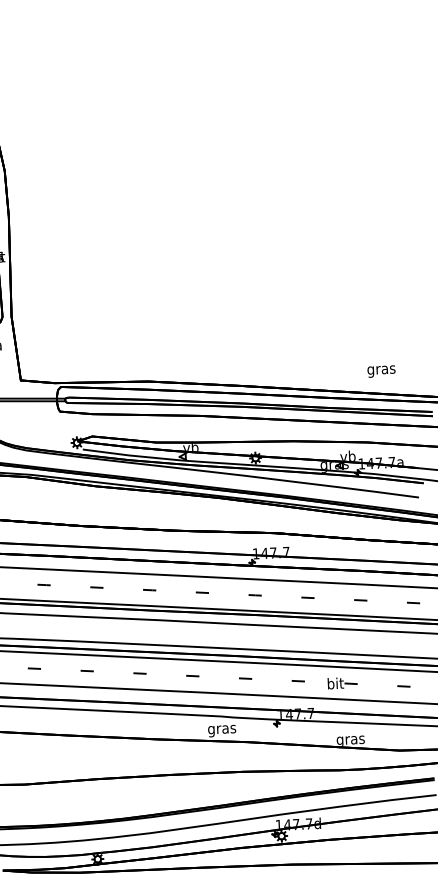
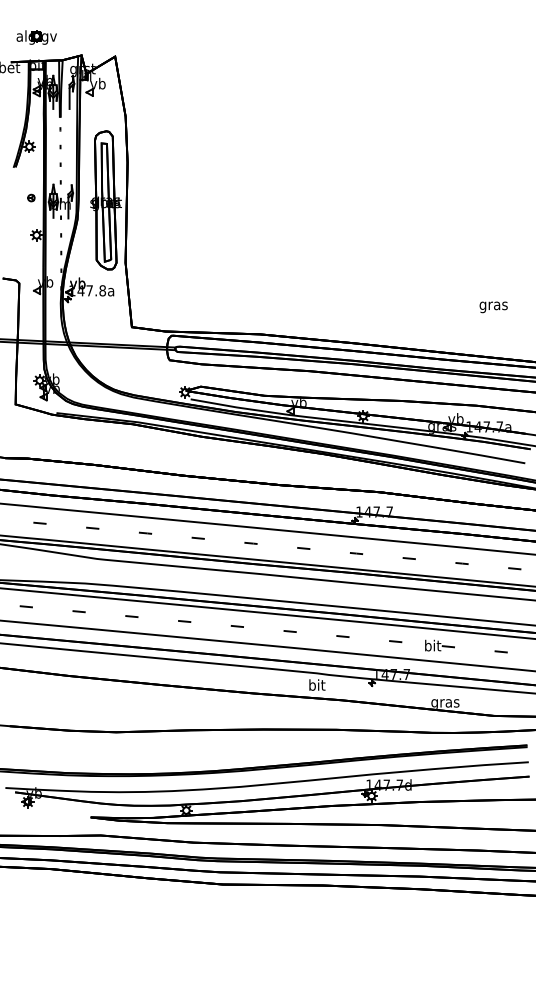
text: (381, 371) -> (493, 307), moved
text: (222, 729) -> (317, 686), gras -> bit

